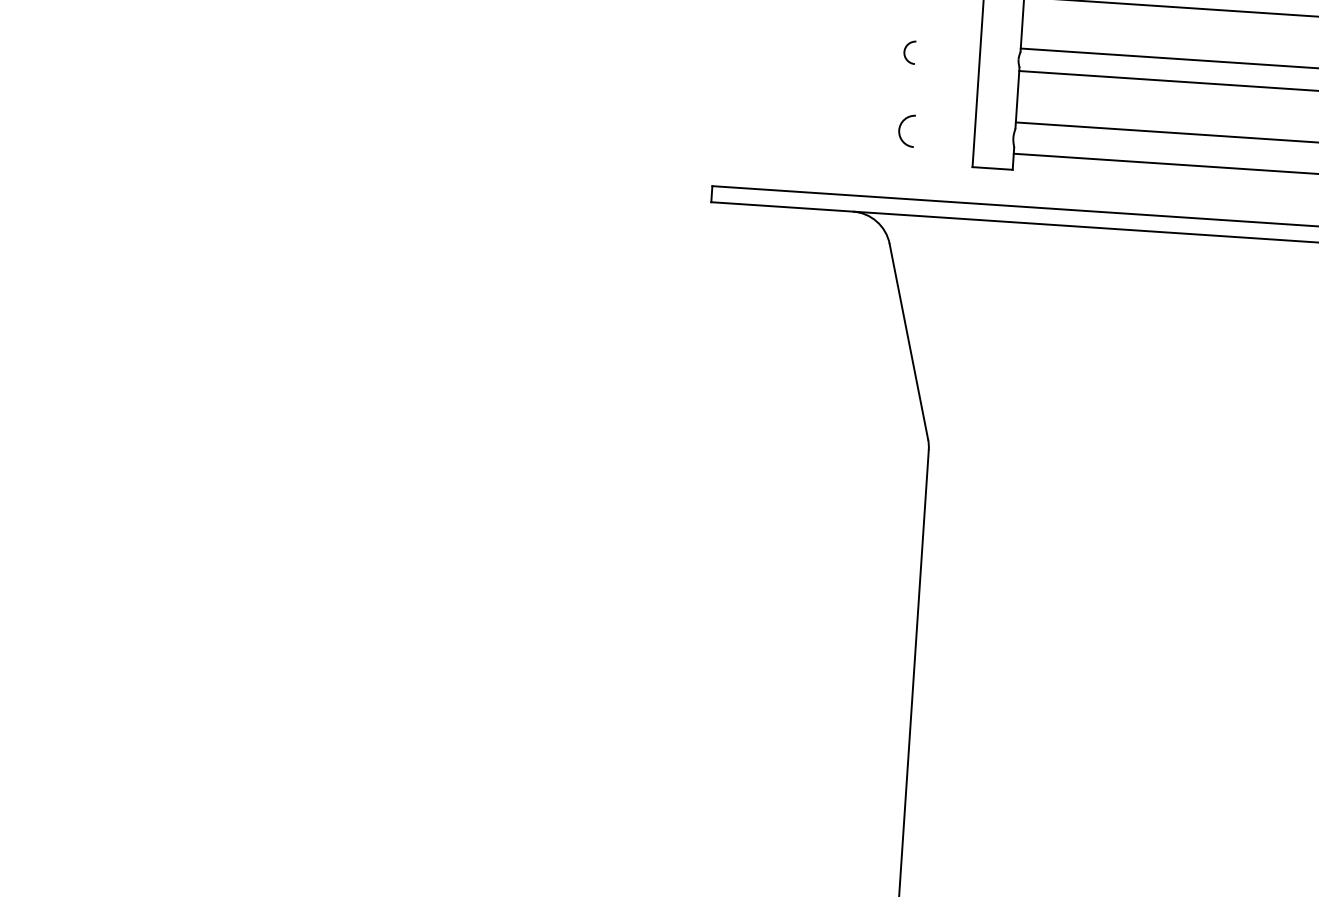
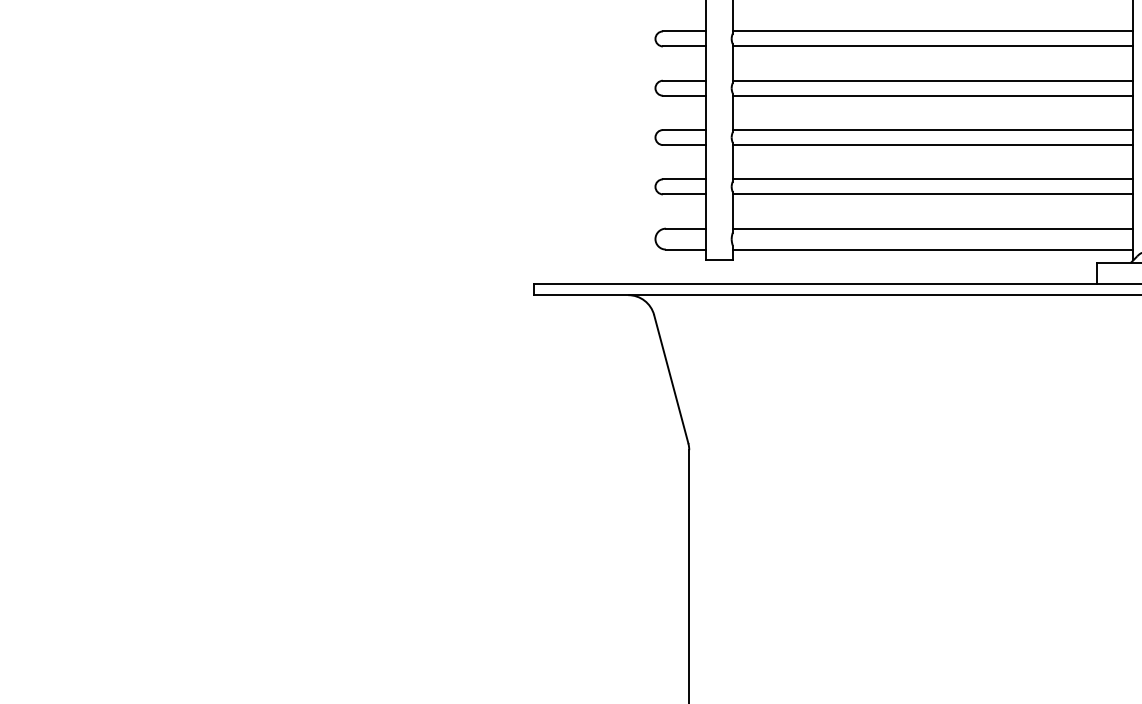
line: (947, 43) -> (683, 179), added
line: (945, 66) -> (683, 194), added
line: (945, 117) -> (685, 228), added
line: (943, 148) -> (685, 249), added

